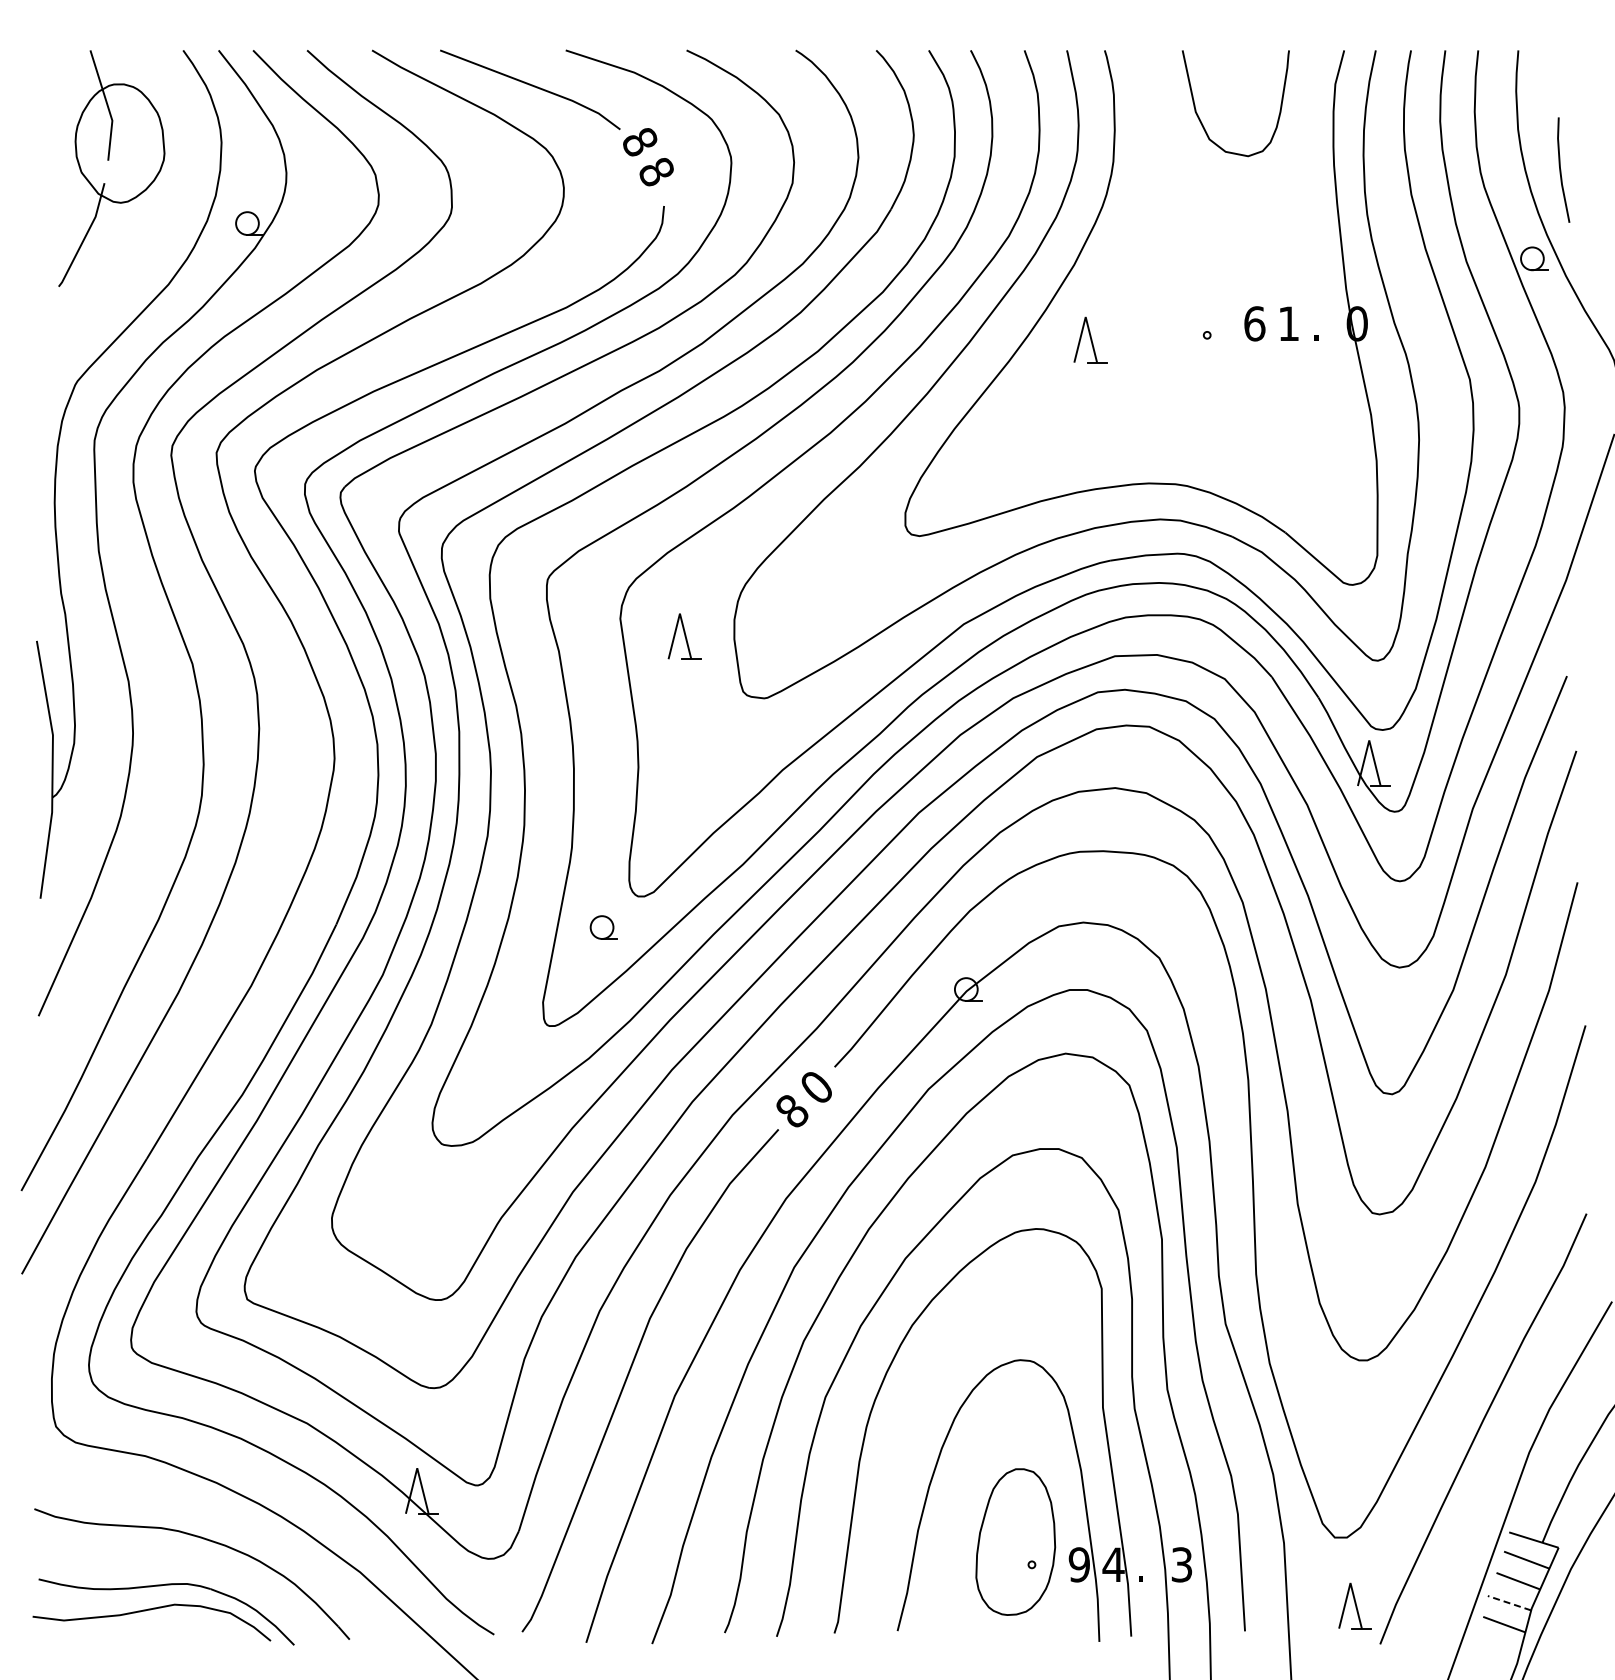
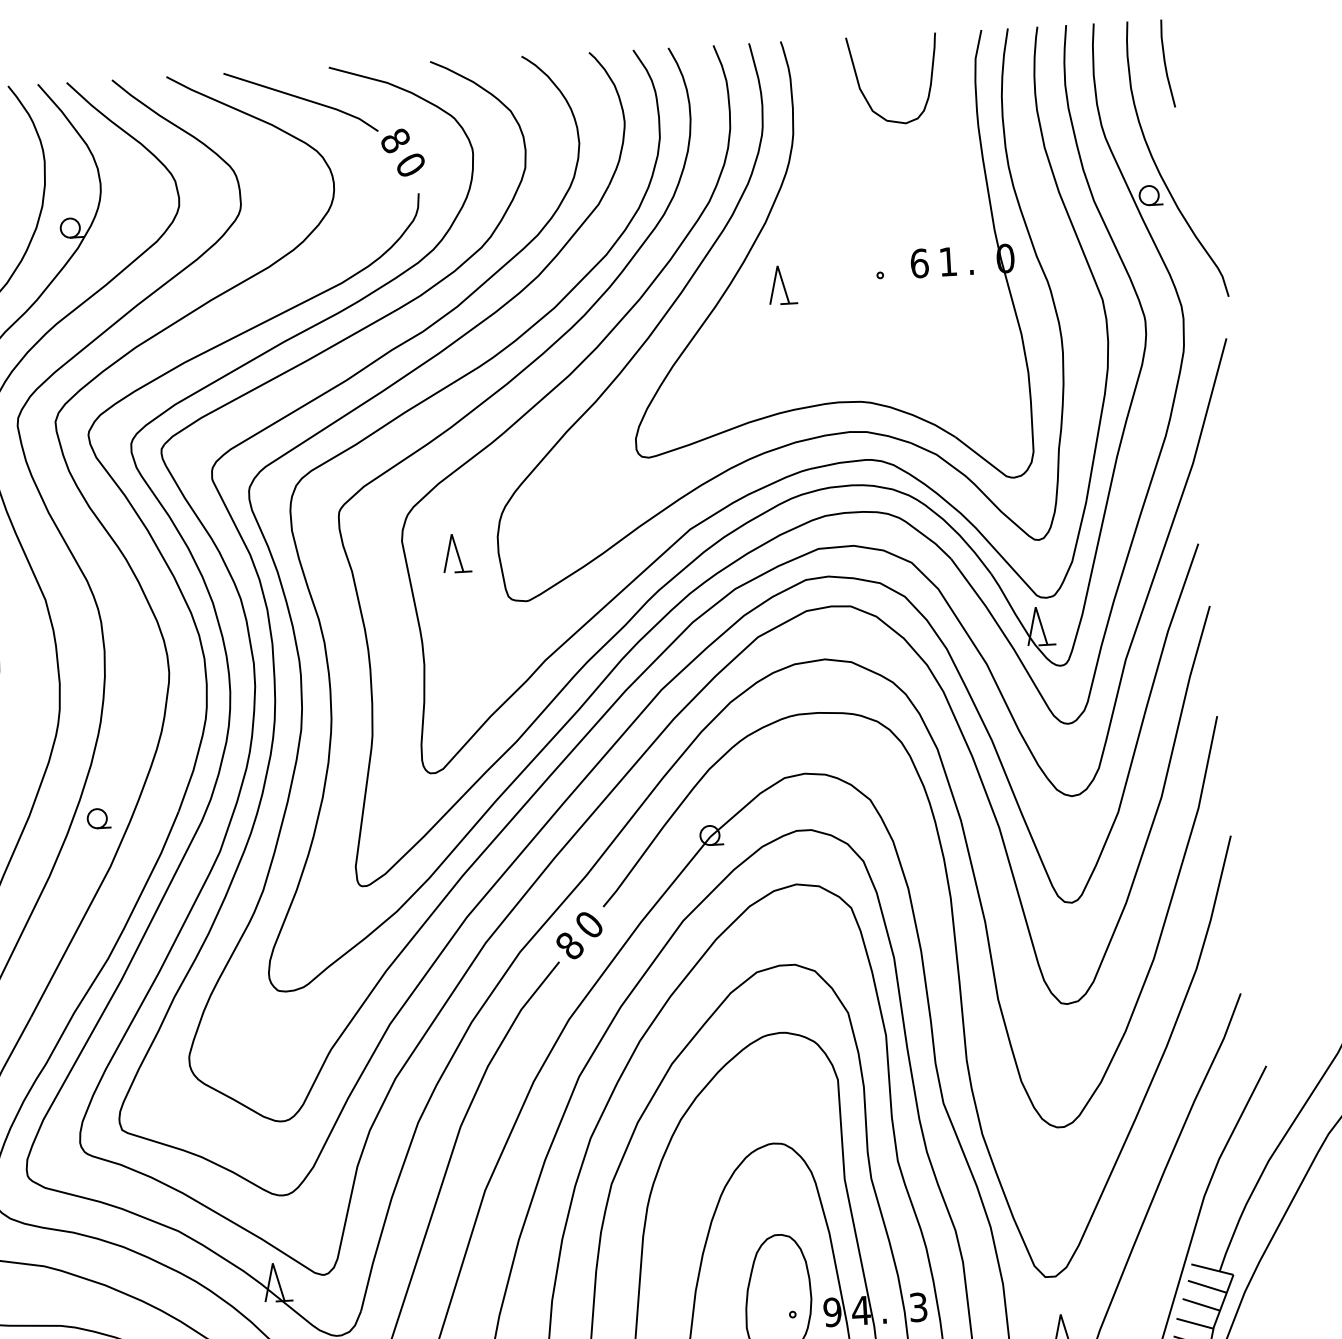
line: (1561, 169) -> (1166, 63), moved
text: (656, 172) -> (410, 165), 8 -> 0
part: (603, 927) -> (98, 818), moved
line: (1509, 1603) -> (1194, 1323), dashed -> solid

